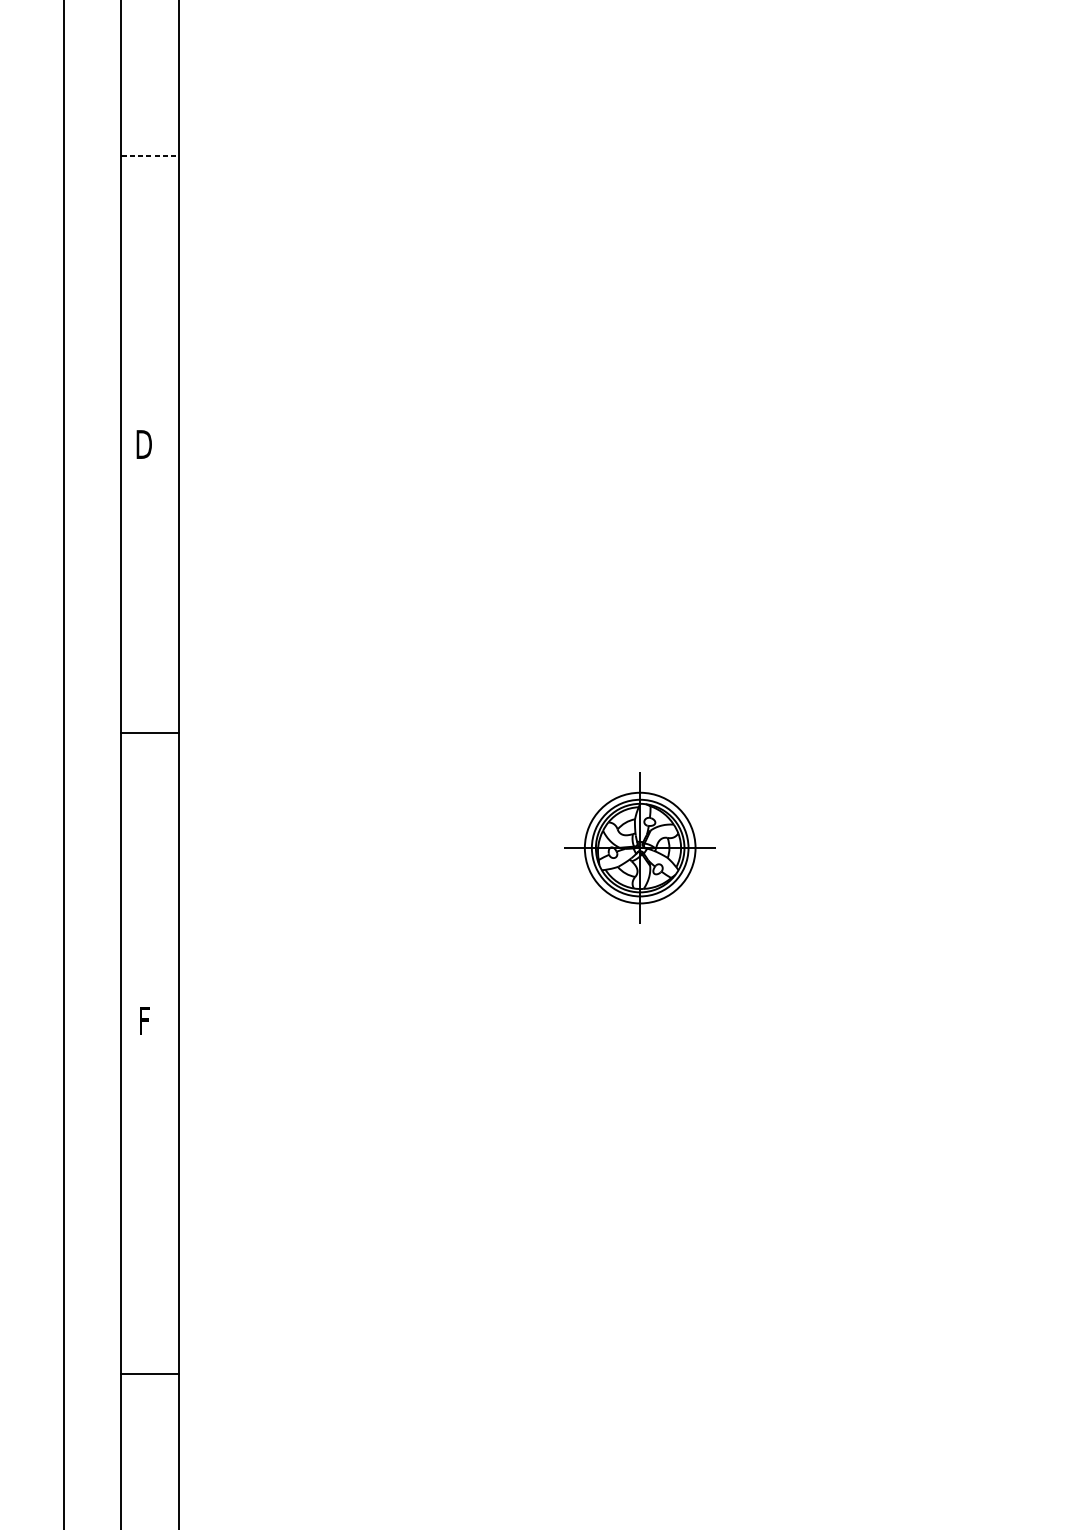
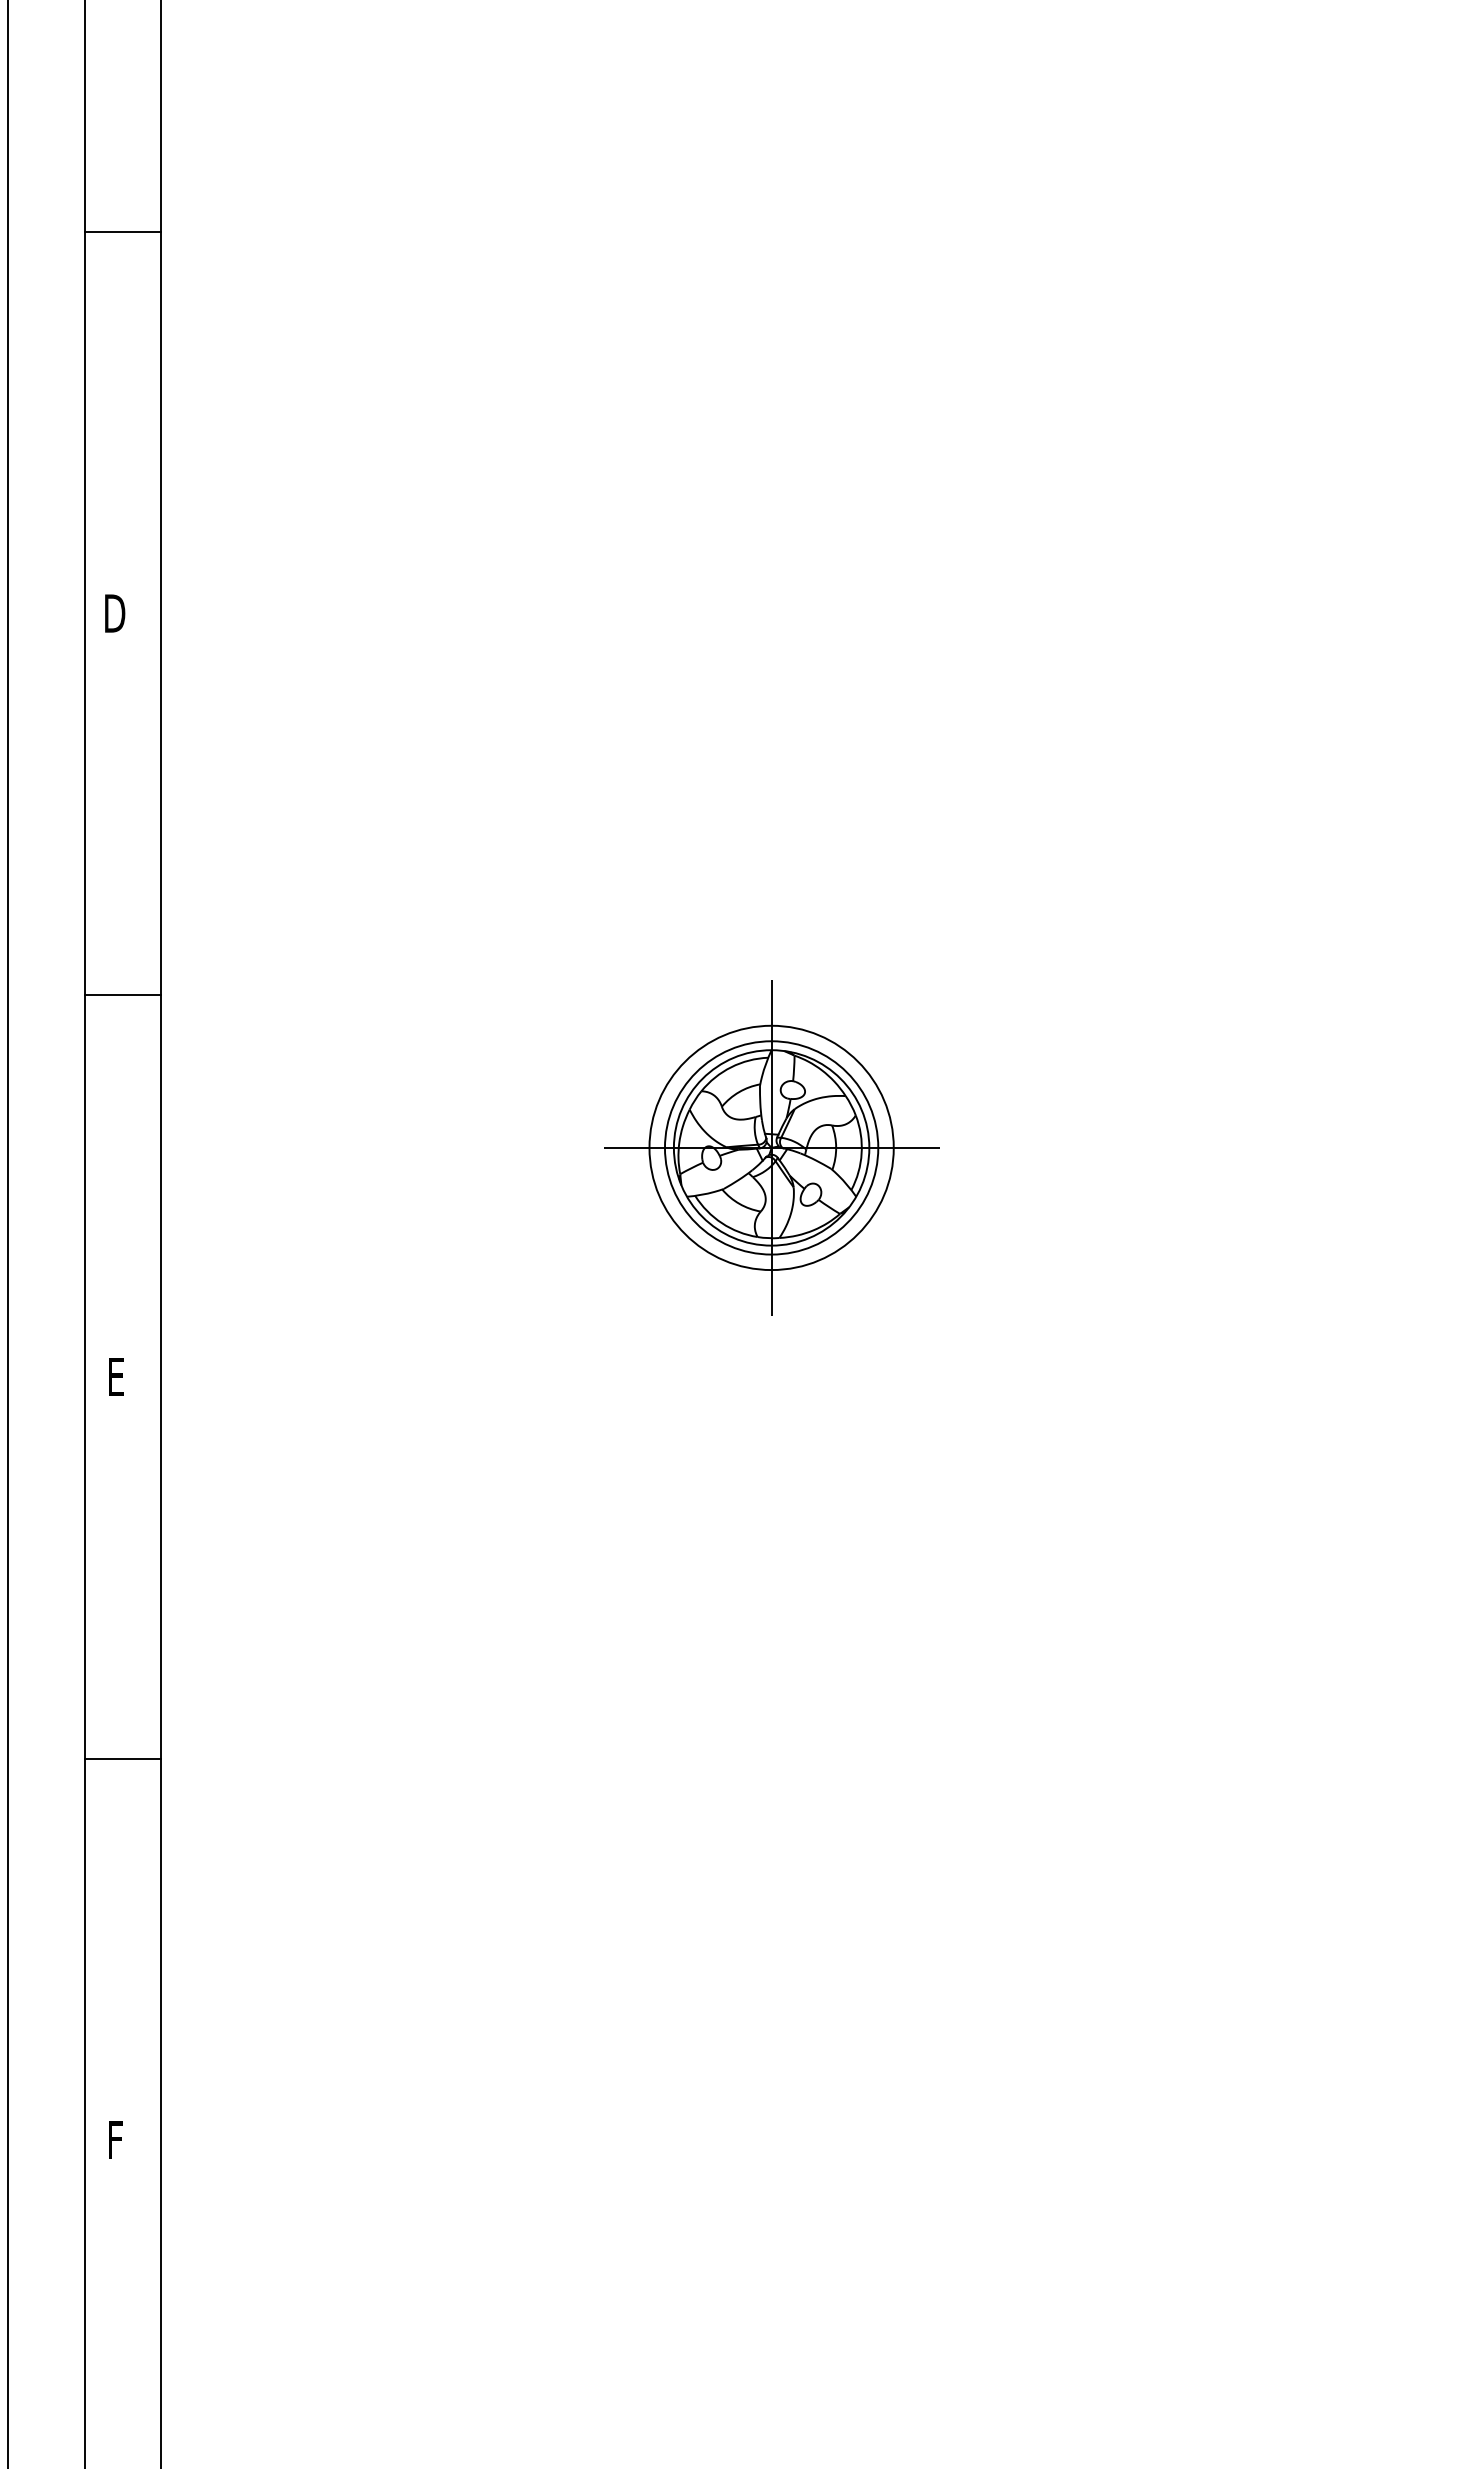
line: (150, 156) -> (123, 231), dashed -> solid
part: (639, 847) -> (771, 1147), size x1.67
text: (146, 1020) -> (117, 1376), F -> E
line: (149, 1374) -> (122, 1758), moved

